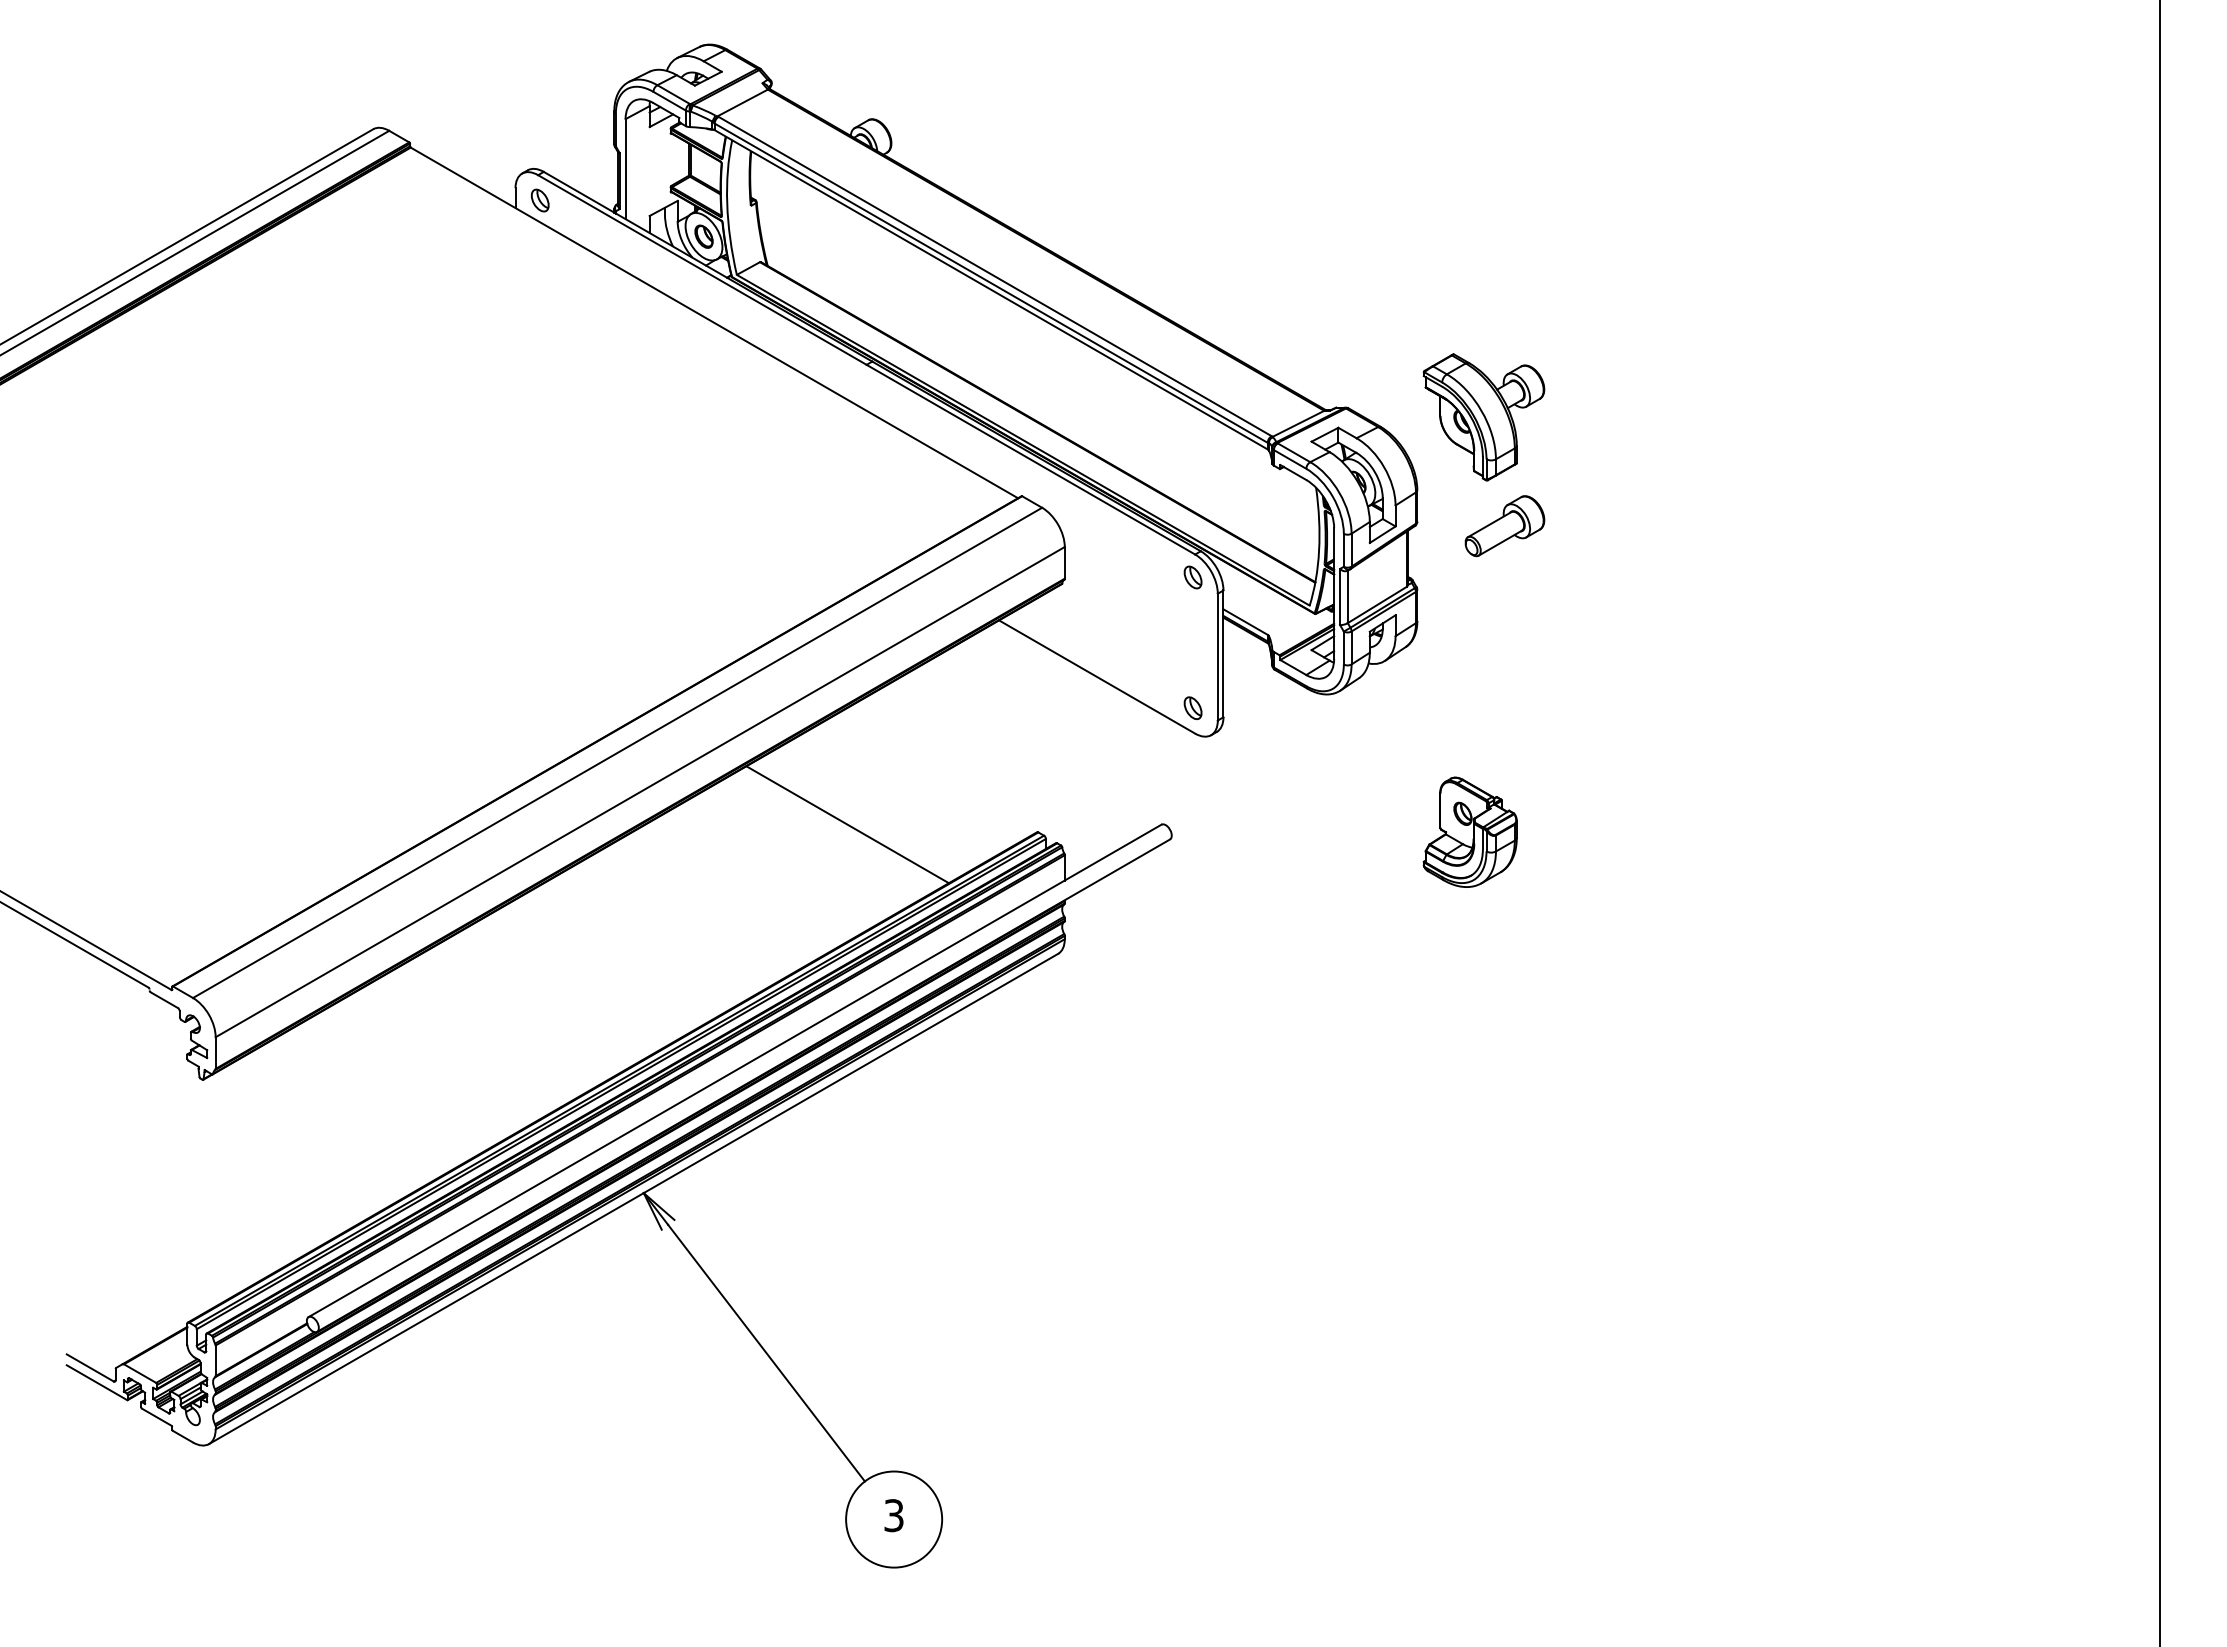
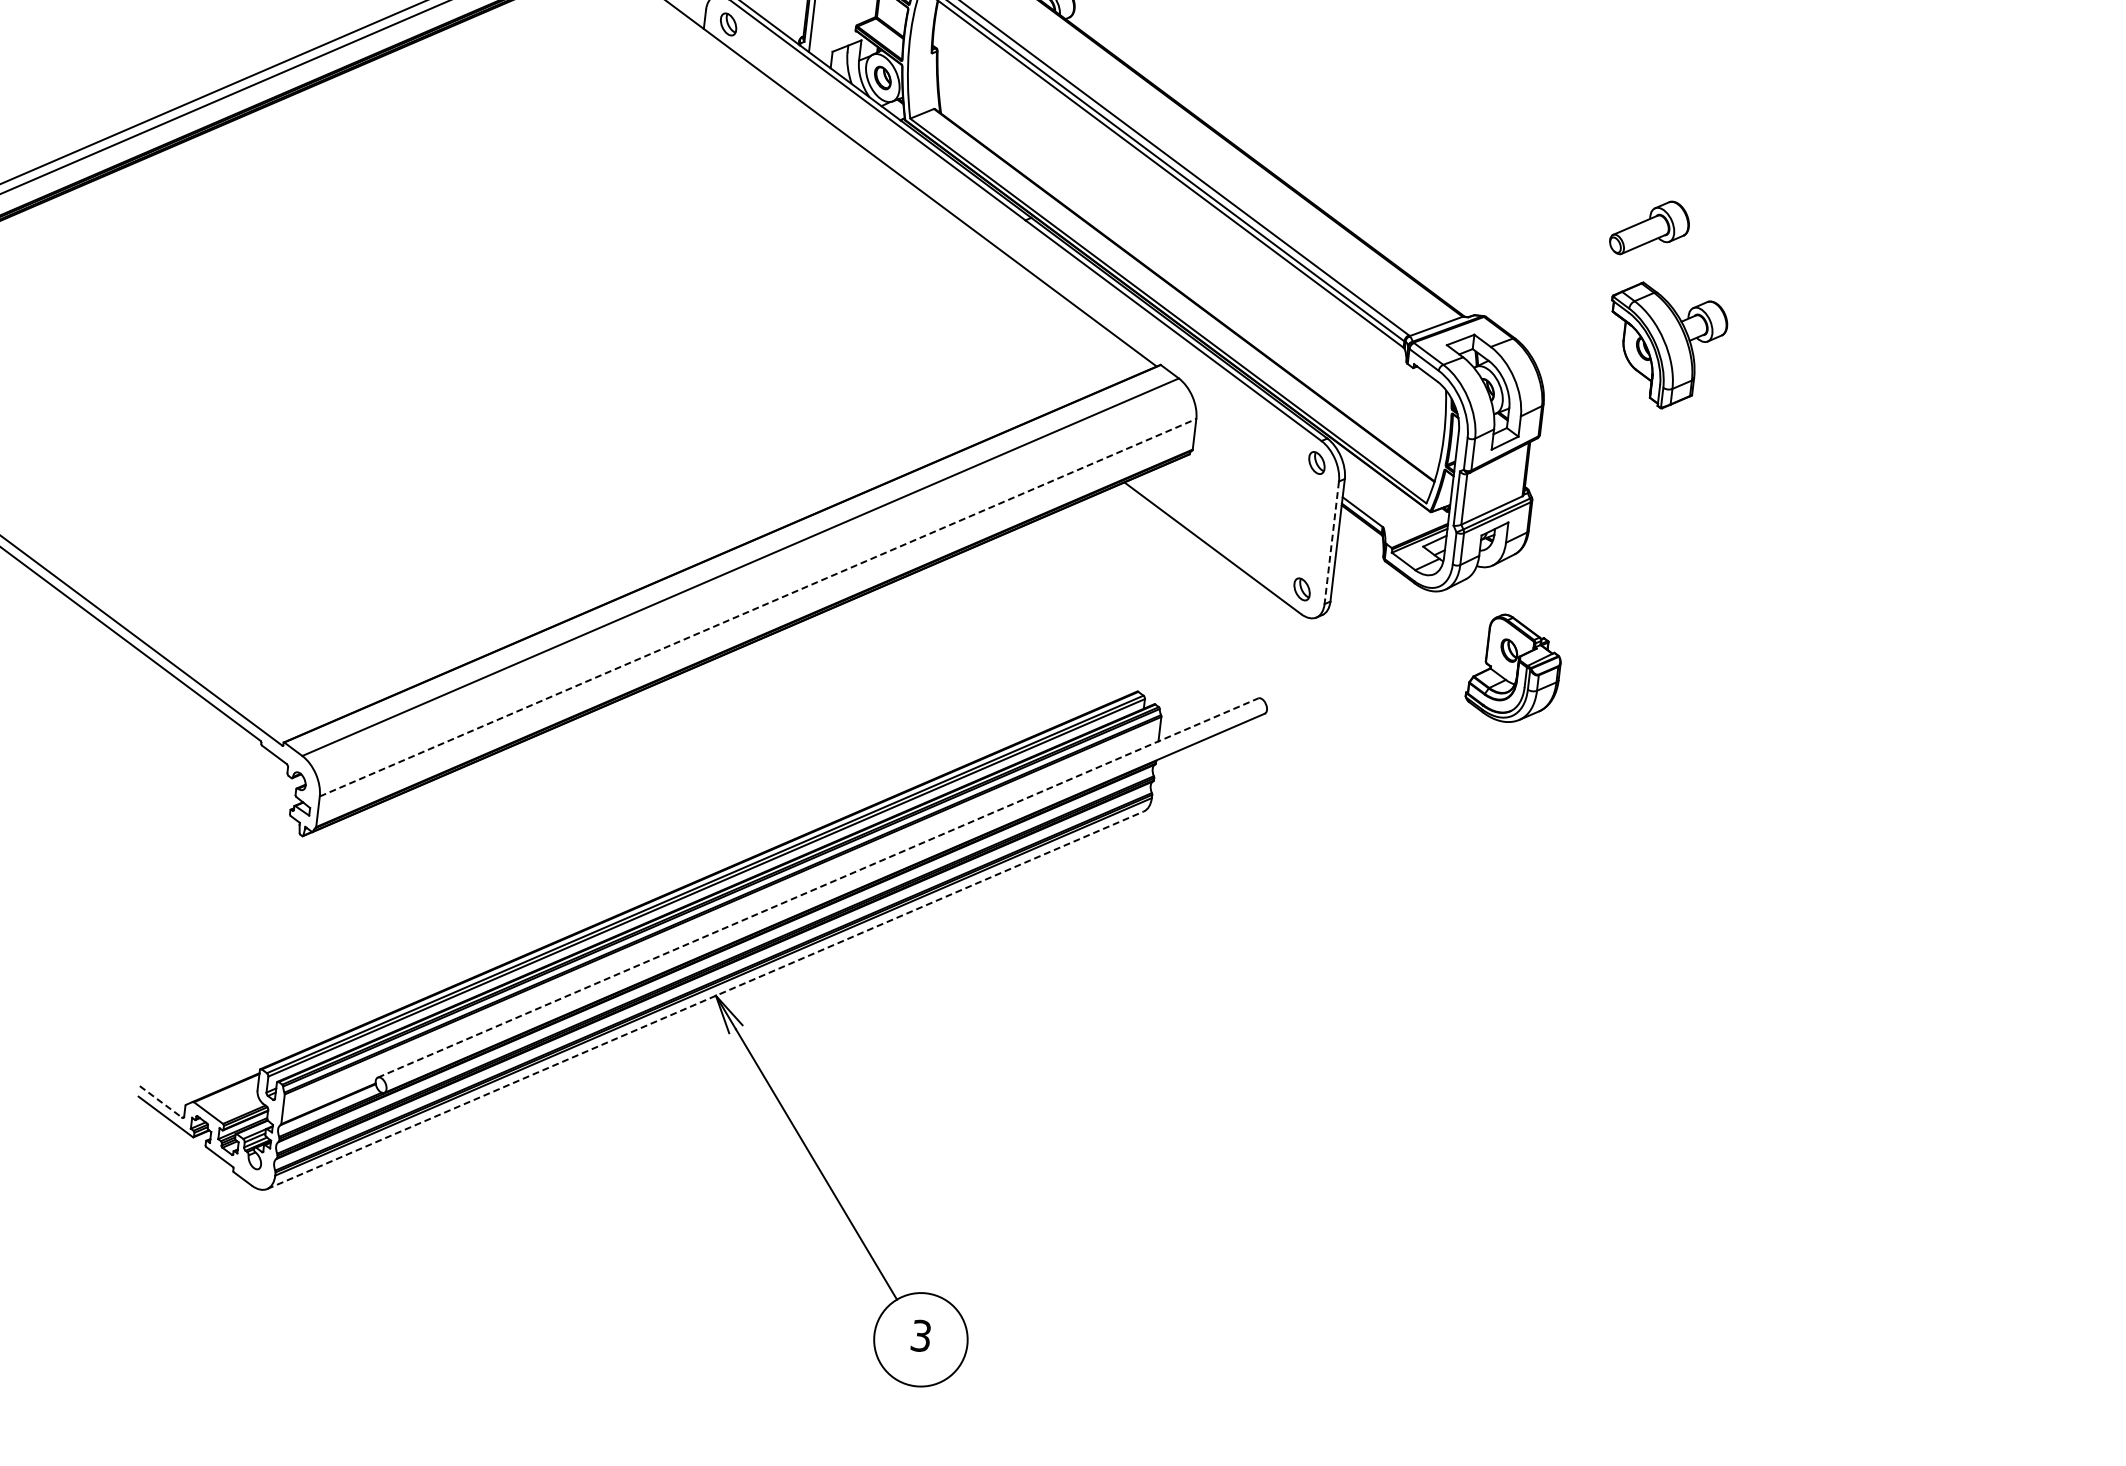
part: (1483, 417) -> (1665, 347), moved
part: (1504, 526) -> (1649, 228), moved
line: (1217, 657) -> (1331, 543), solid -> dashed
line: (640, 791) -> (758, 607), solid -> dashed
line: (847, 824) -> (954, 662), removed
part: (1469, 831) -> (1513, 668), moved
line: (735, 1070) -> (818, 887), solid -> dashed
line: (634, 1198) -> (706, 999), solid -> dashed
line: (90, 1368) -> (161, 1102), solid -> dashed

